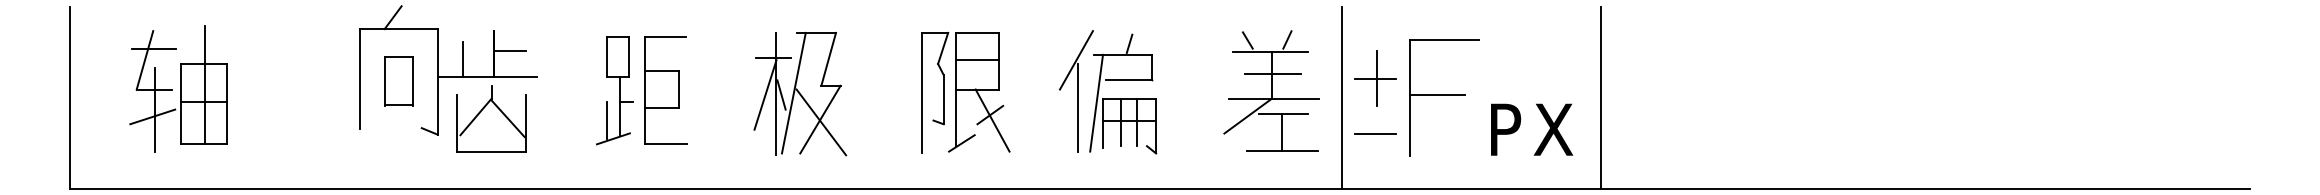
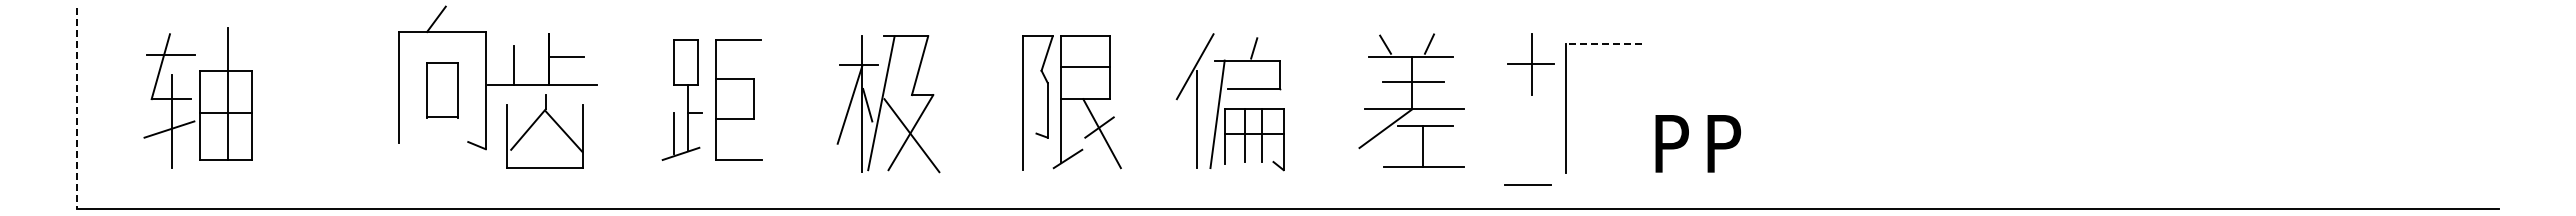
line: (1444, 40) -> (1603, 44), solid -> dashed
part: (1375, 79) -> (1530, 64), moved
line: (1437, 95) -> (1596, 105), removed
line: (69, 97) -> (77, 108), solid -> dashed
line: (1341, 97) -> (1489, 108), removed
line: (1601, 97) -> (1778, 108), removed
text: (1553, 129) -> (1724, 143), X -> P
line: (1375, 133) -> (1527, 184), moved

